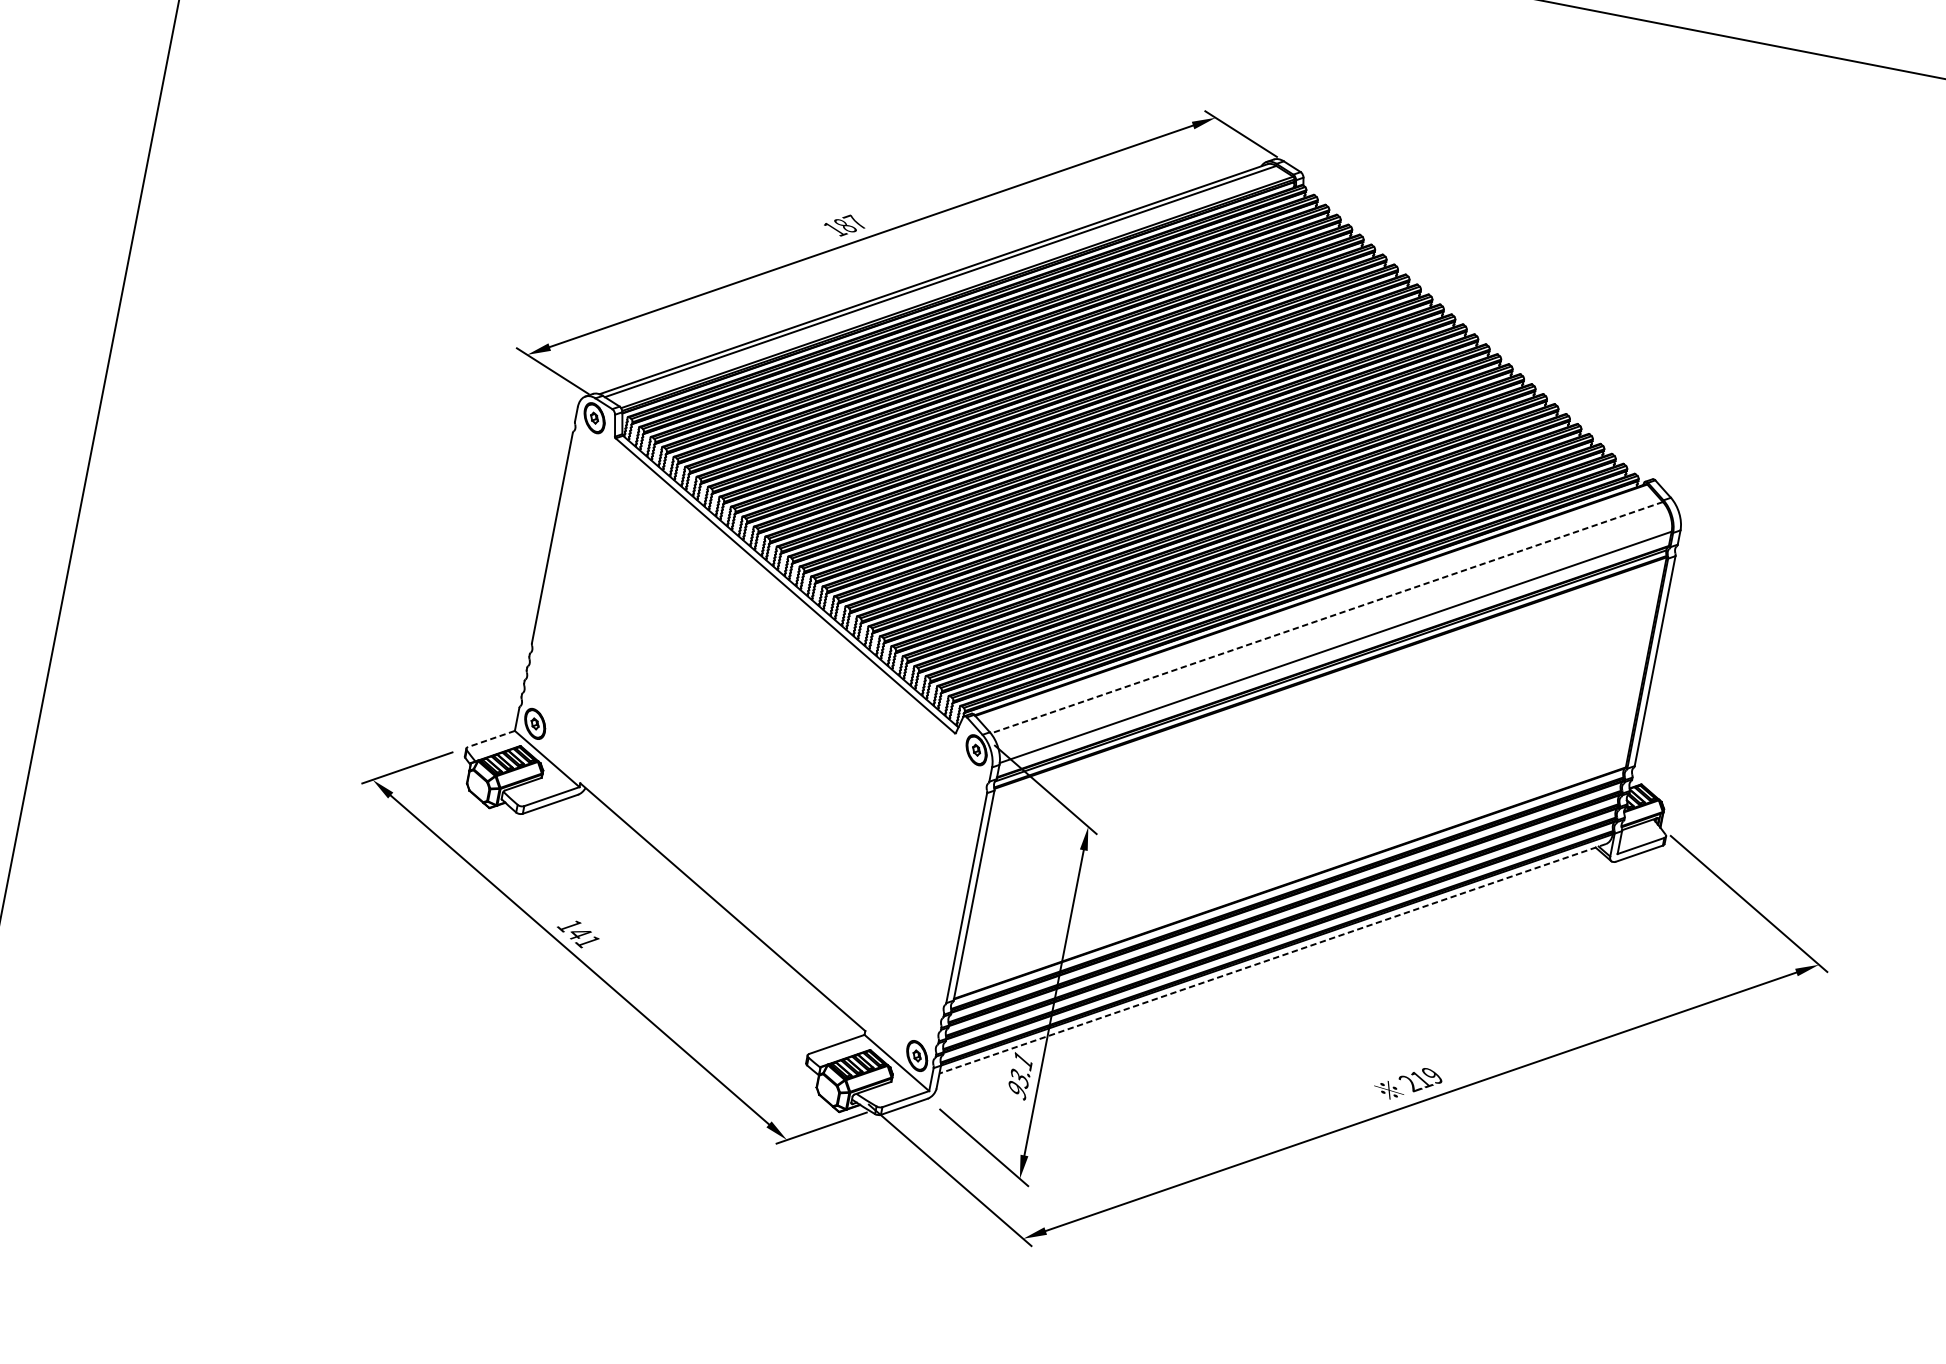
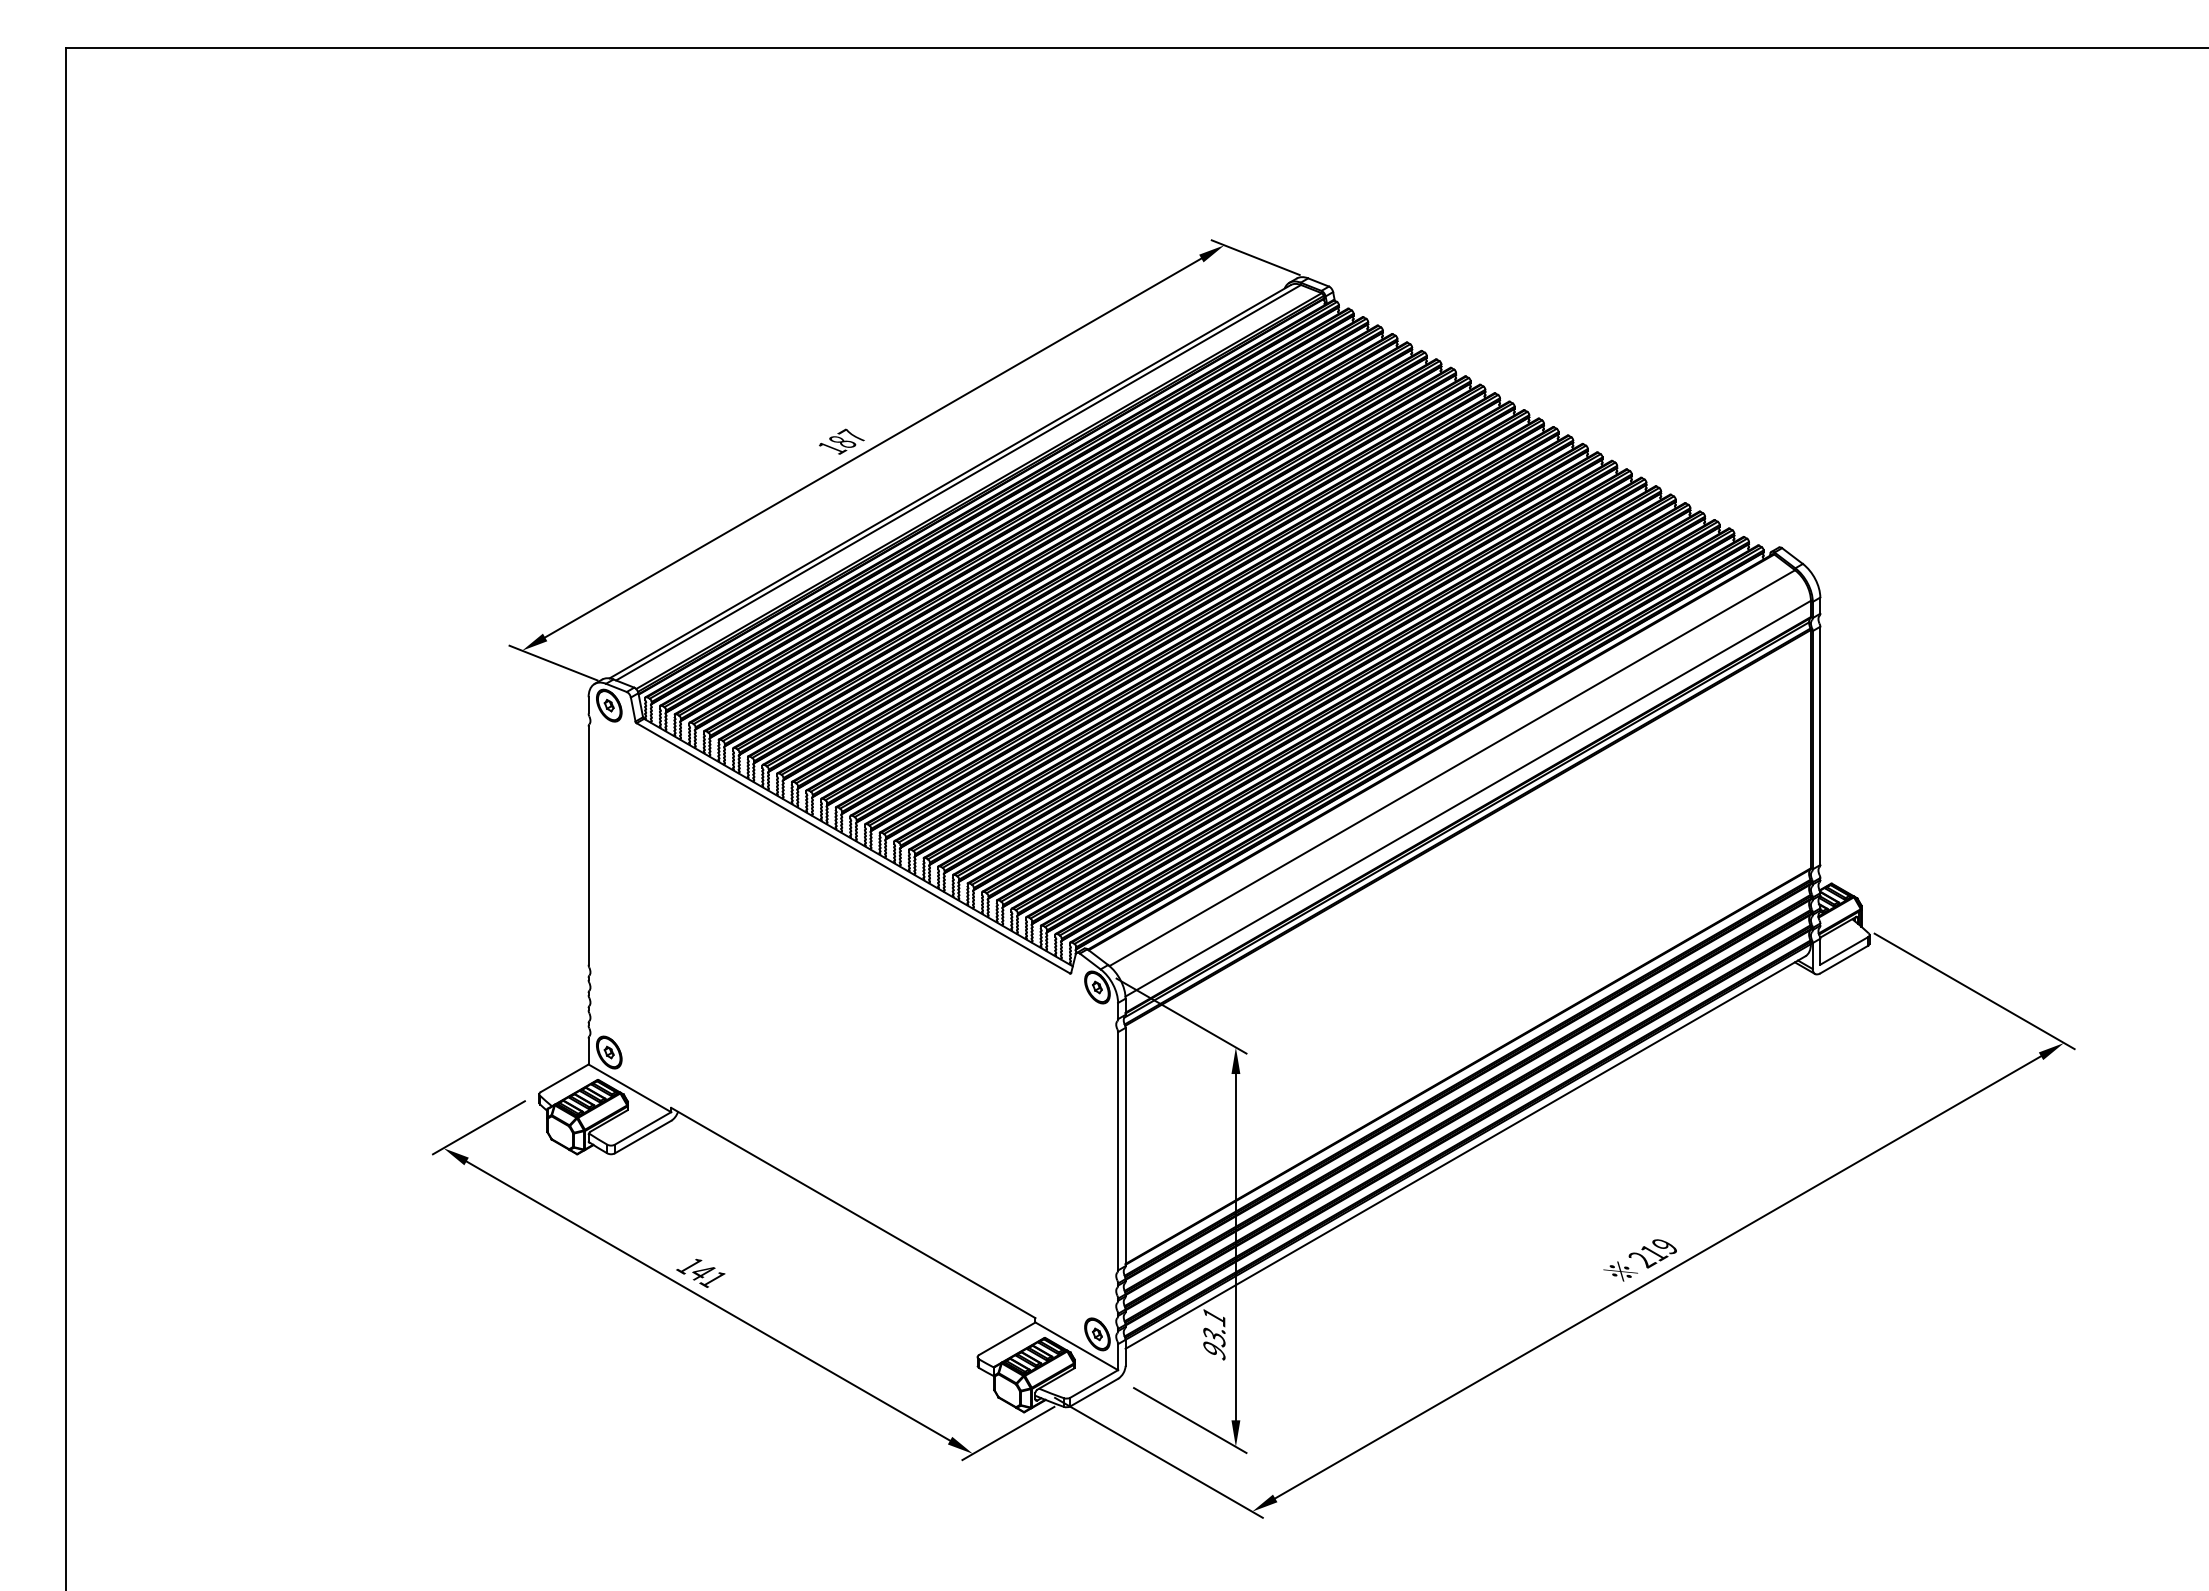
line: (1327, 618) -> (1452, 768), dashed -> solid
line: (491, 739) -> (564, 1078), dashed -> solid
line: (1272, 958) -> (1465, 1152), dashed -> solid

